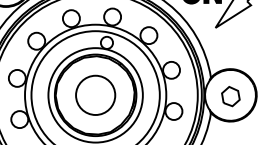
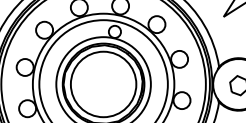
circle: (95, 95) -> (103, 84), size x1.67

